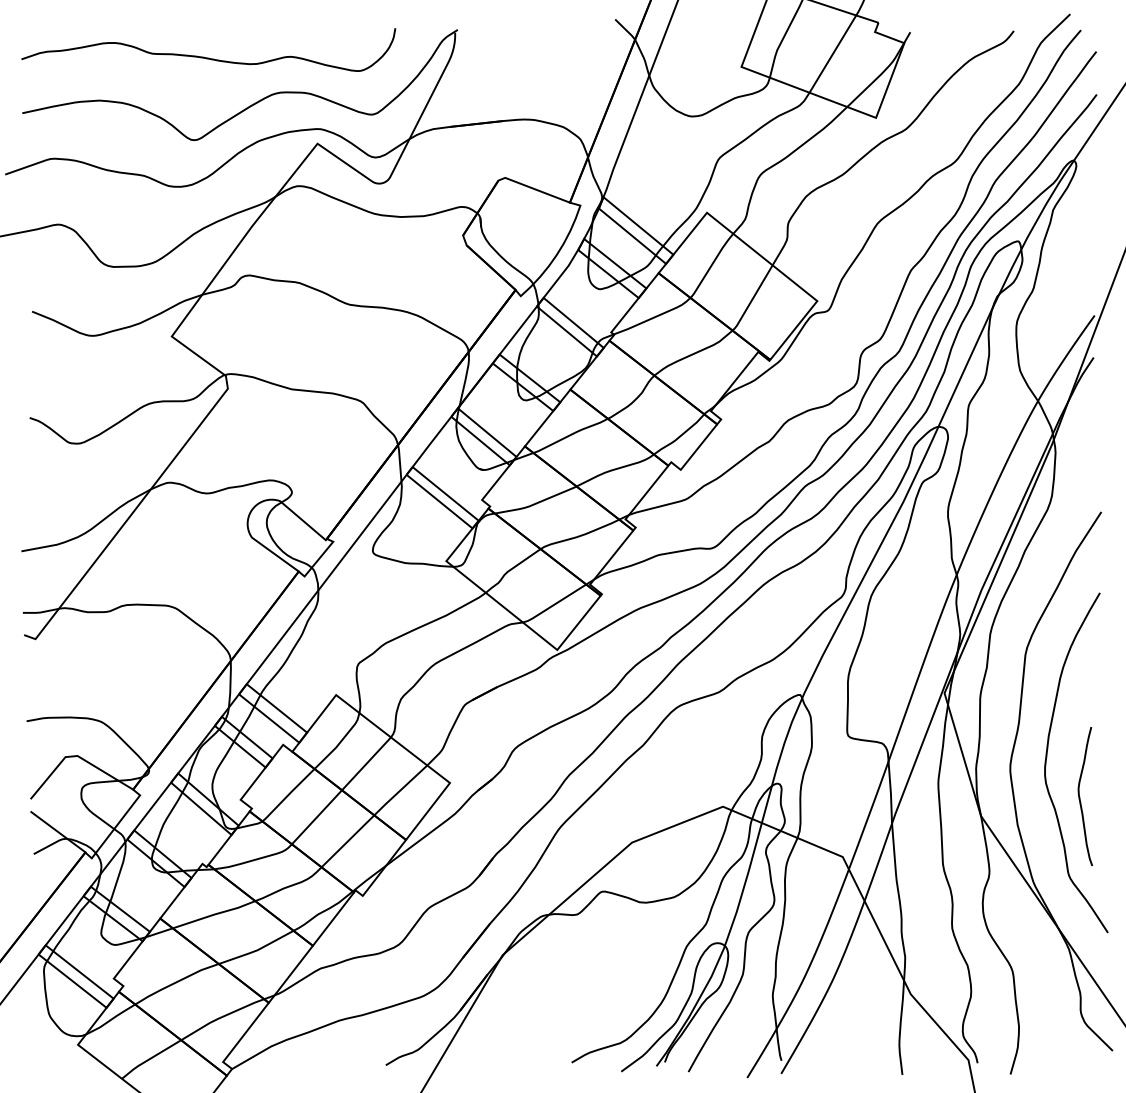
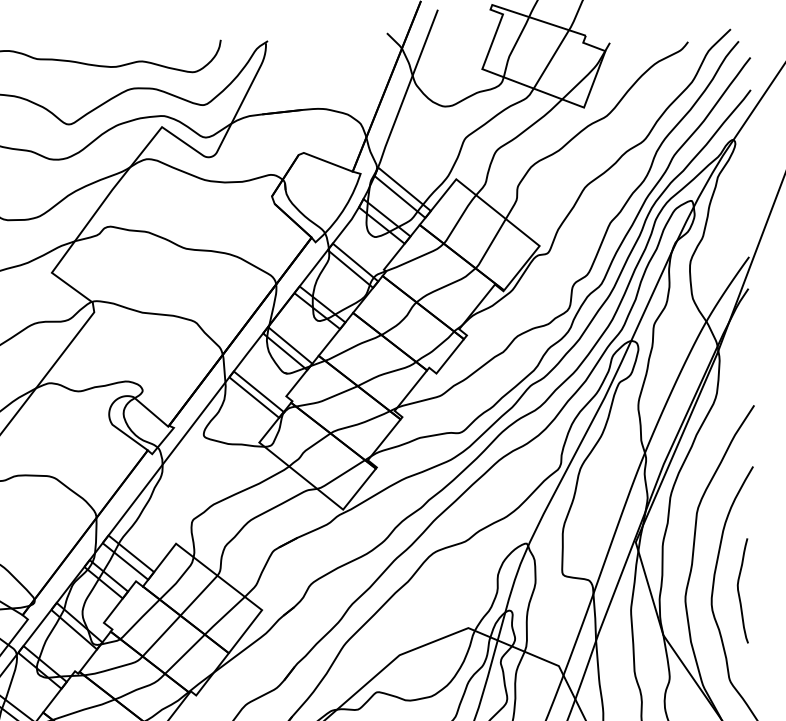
curve: (1080, 796) -> (739, 590), moved

